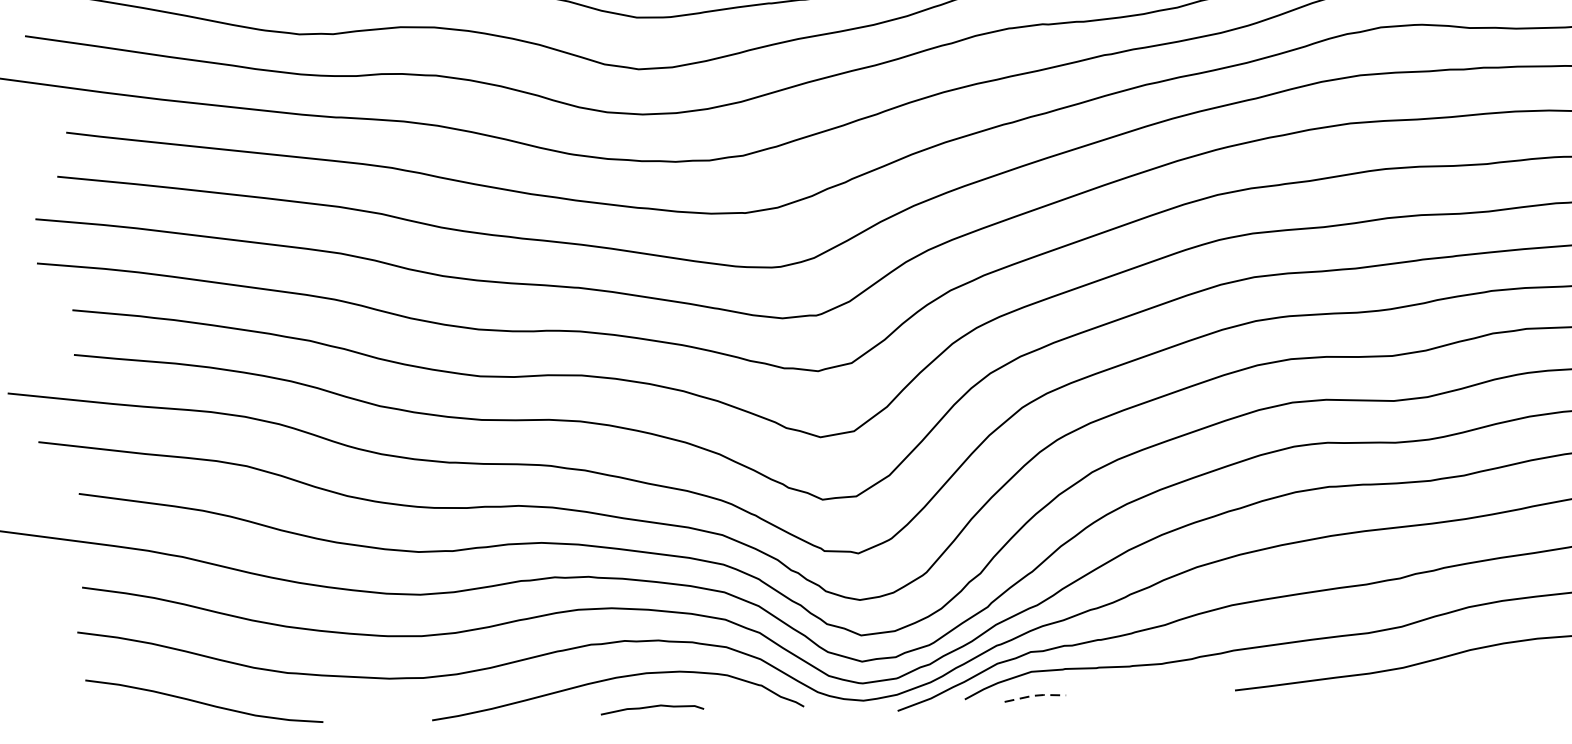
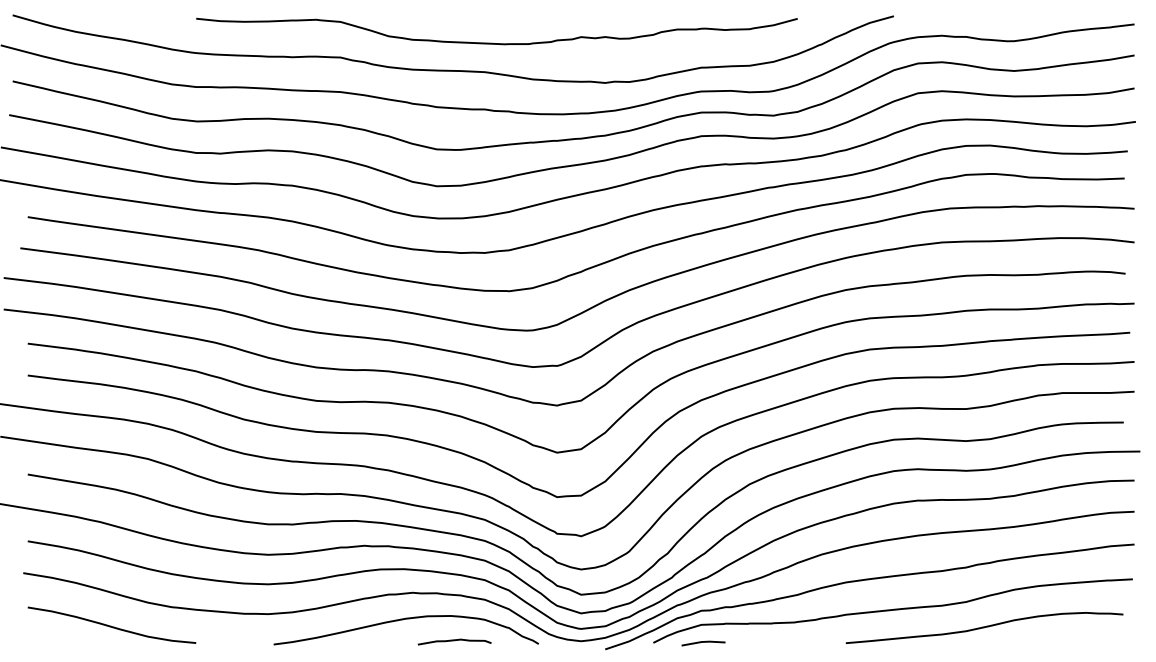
line: (1035, 695) -> (703, 641), dashed -> solid
curve: (652, 708) -> (454, 641), moved

